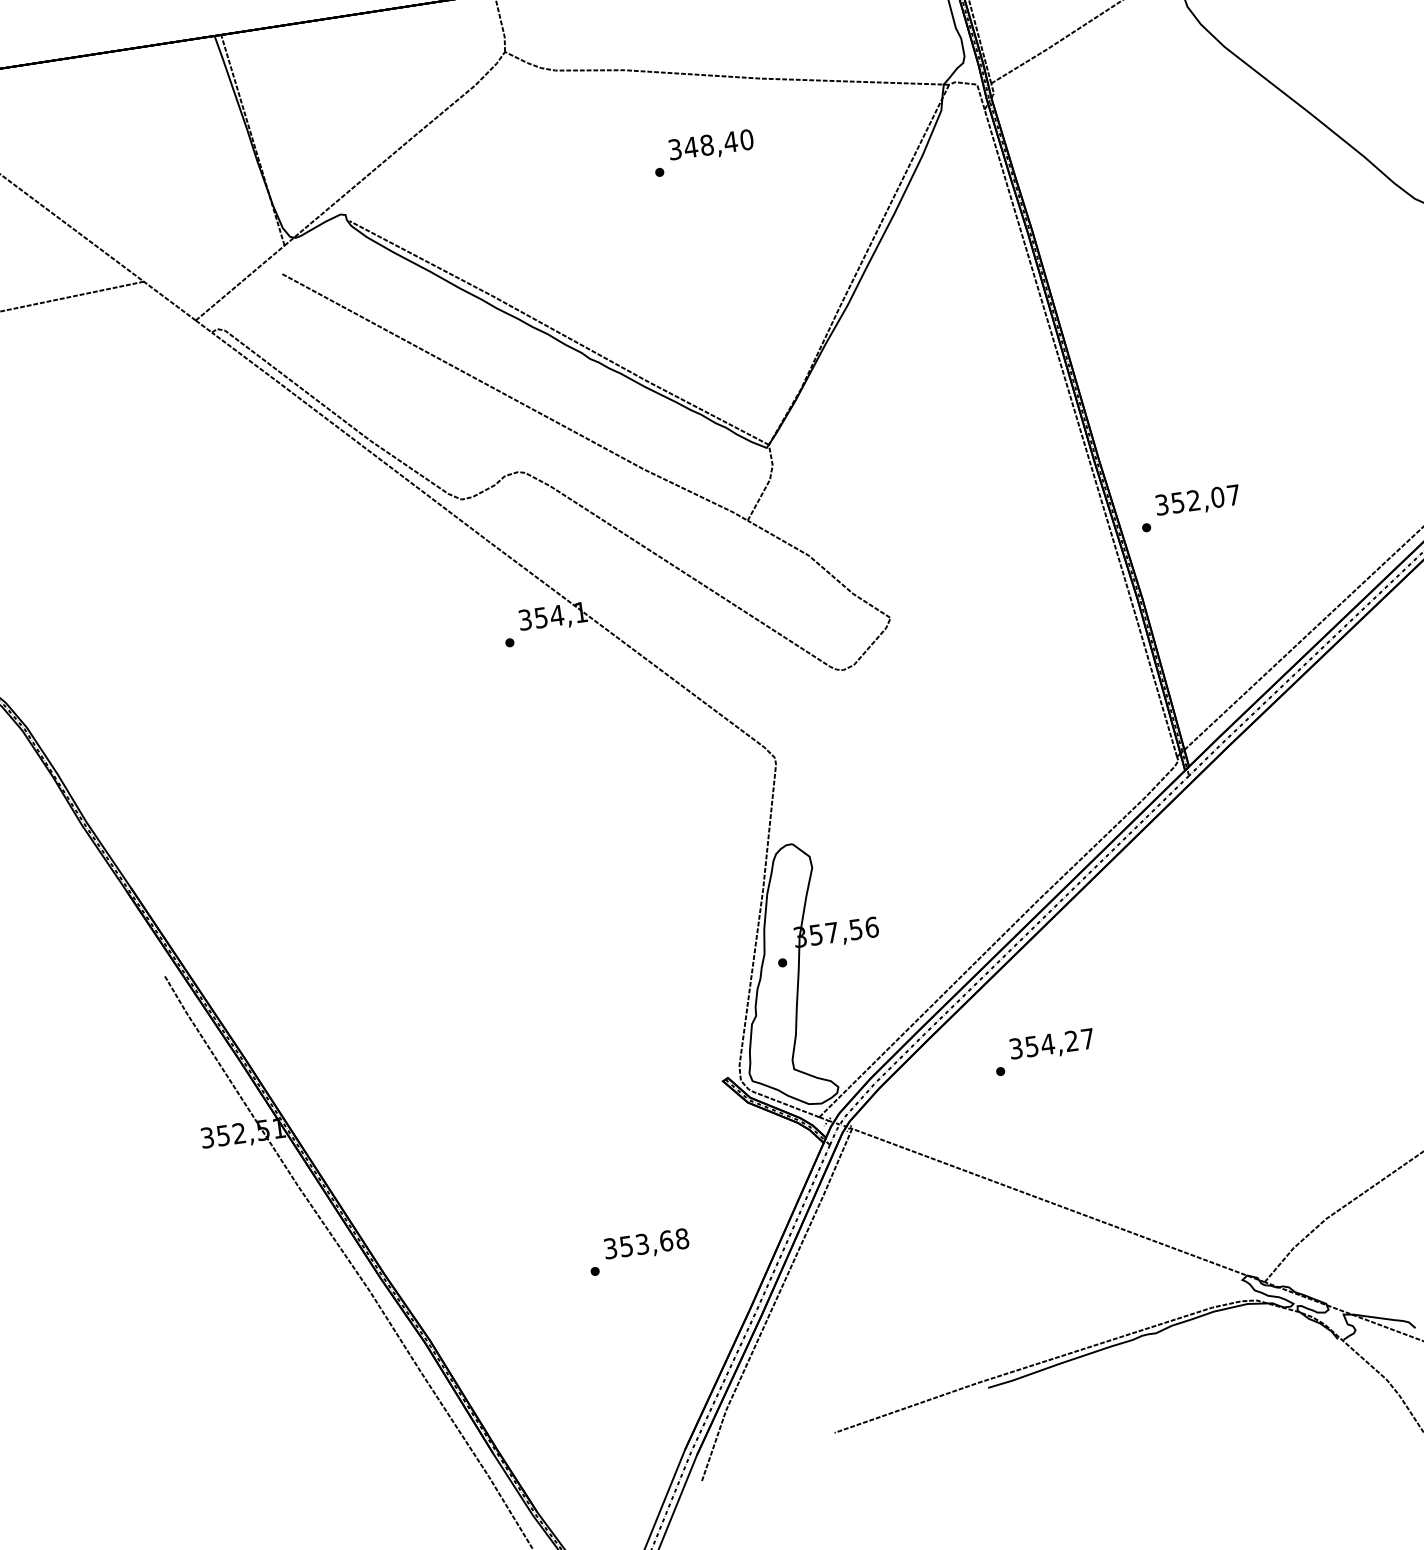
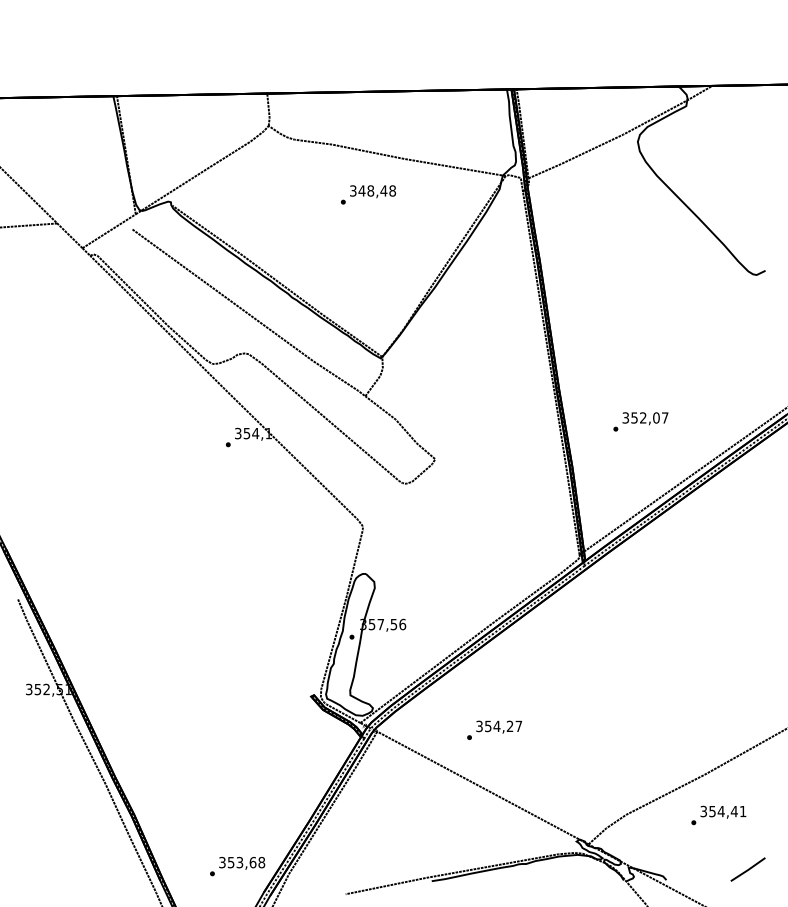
text: (746, 139) -> (392, 190), 348,40 -> 348,48
text: (1189, 507) -> (640, 421), moved
text: (1044, 1050) -> (494, 729), moved
text: (639, 1251) -> (237, 866), moved

